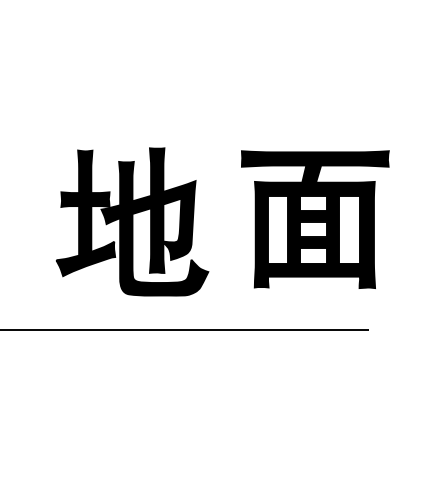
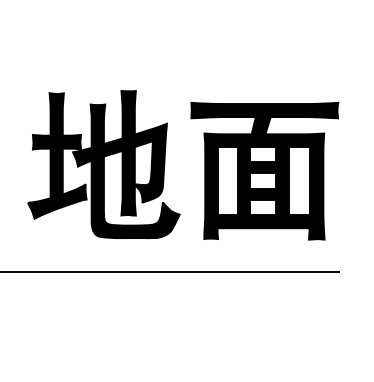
part: (315, 219) -> (264, 171), moved

